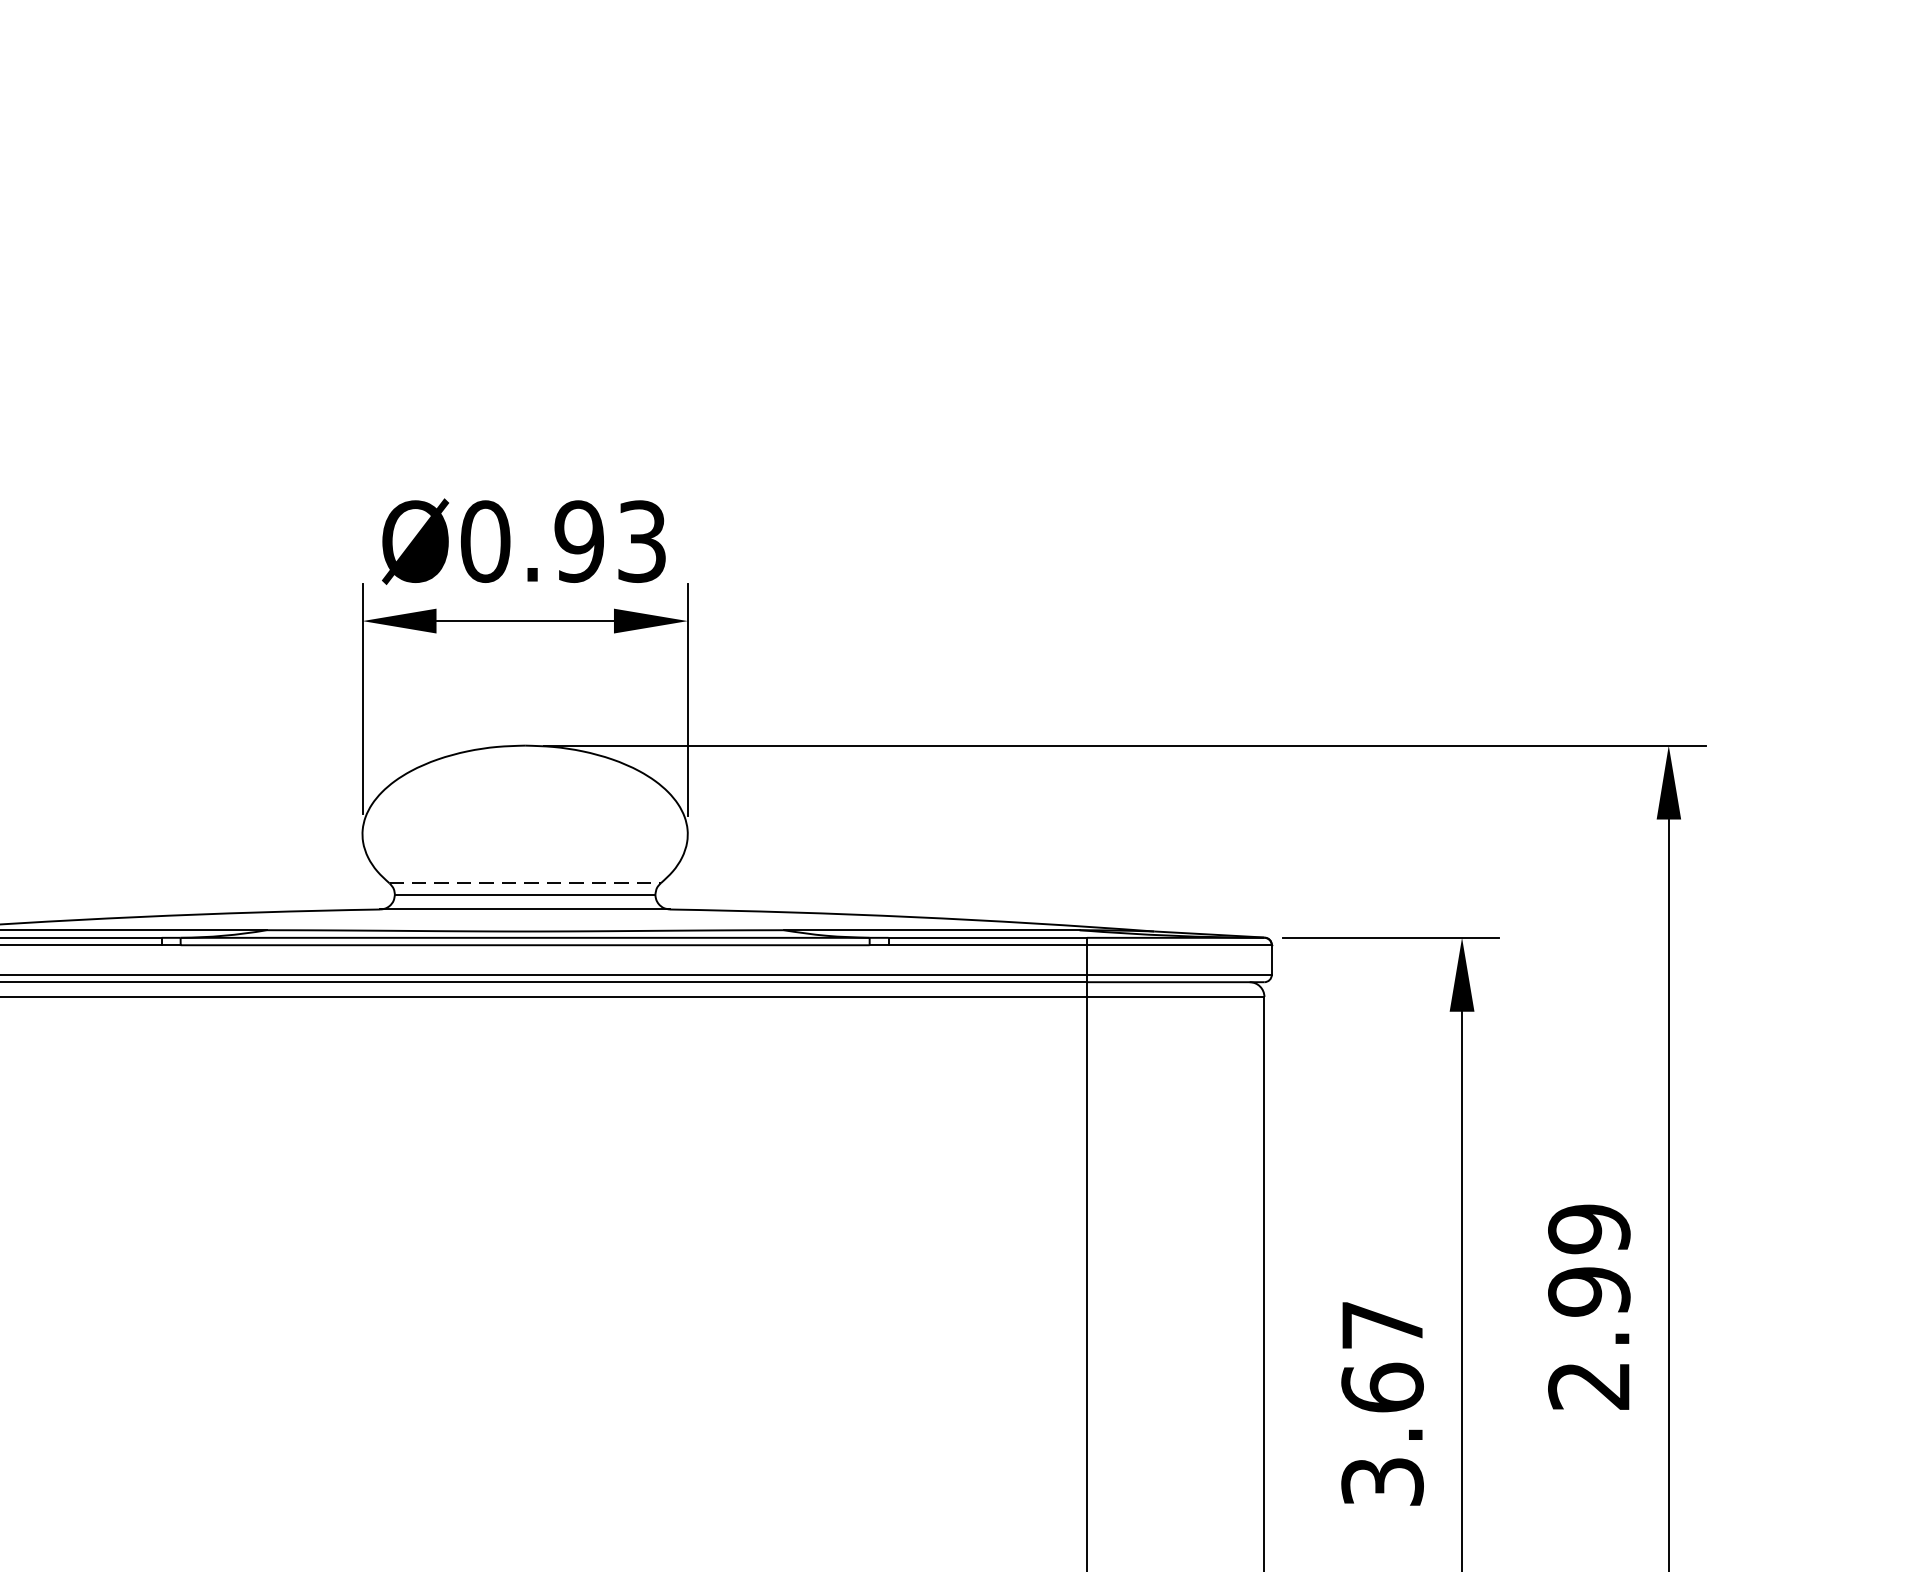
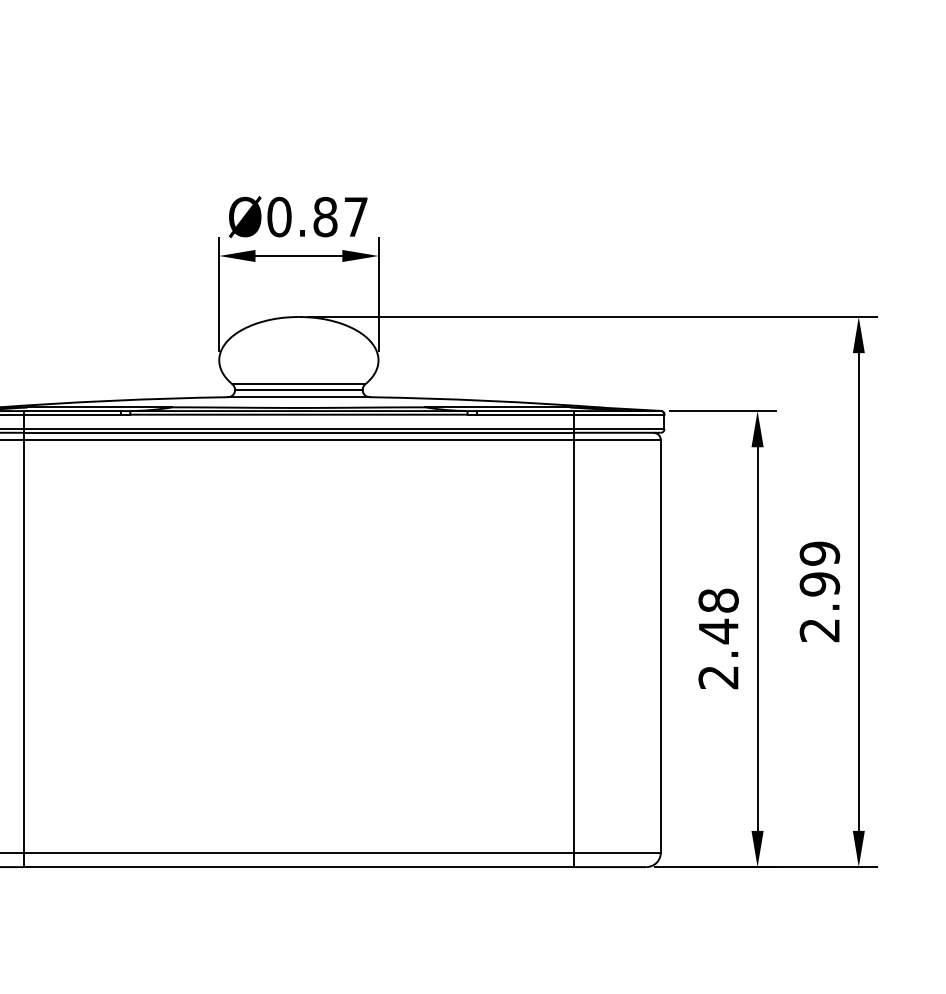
text: (610, 540) -> (340, 216), Ø0.93 -> Ø0.87
line: (526, 883) -> (299, 384), dashed -> solid
text: (1382, 1402) -> (718, 638), 3.67 -> 2.48

